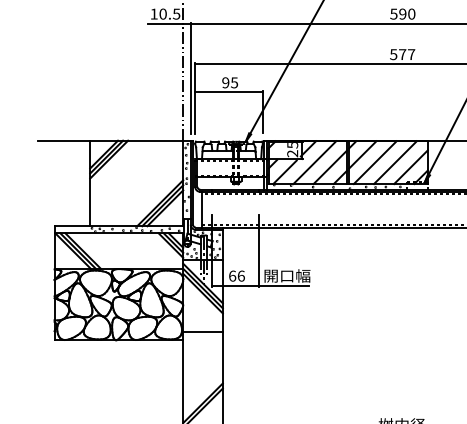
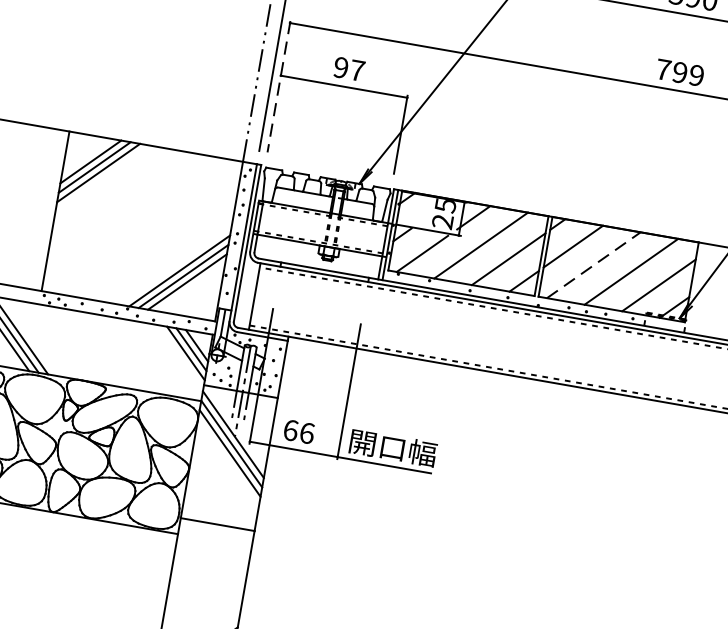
text: (402, 54) -> (679, 72), 577 -> 799
text: (234, 82) -> (357, 69), 95 -> 97
line: (195, 98) -> (279, 87), solid -> dashed
line: (375, 162) -> (594, 265), solid -> dashed

